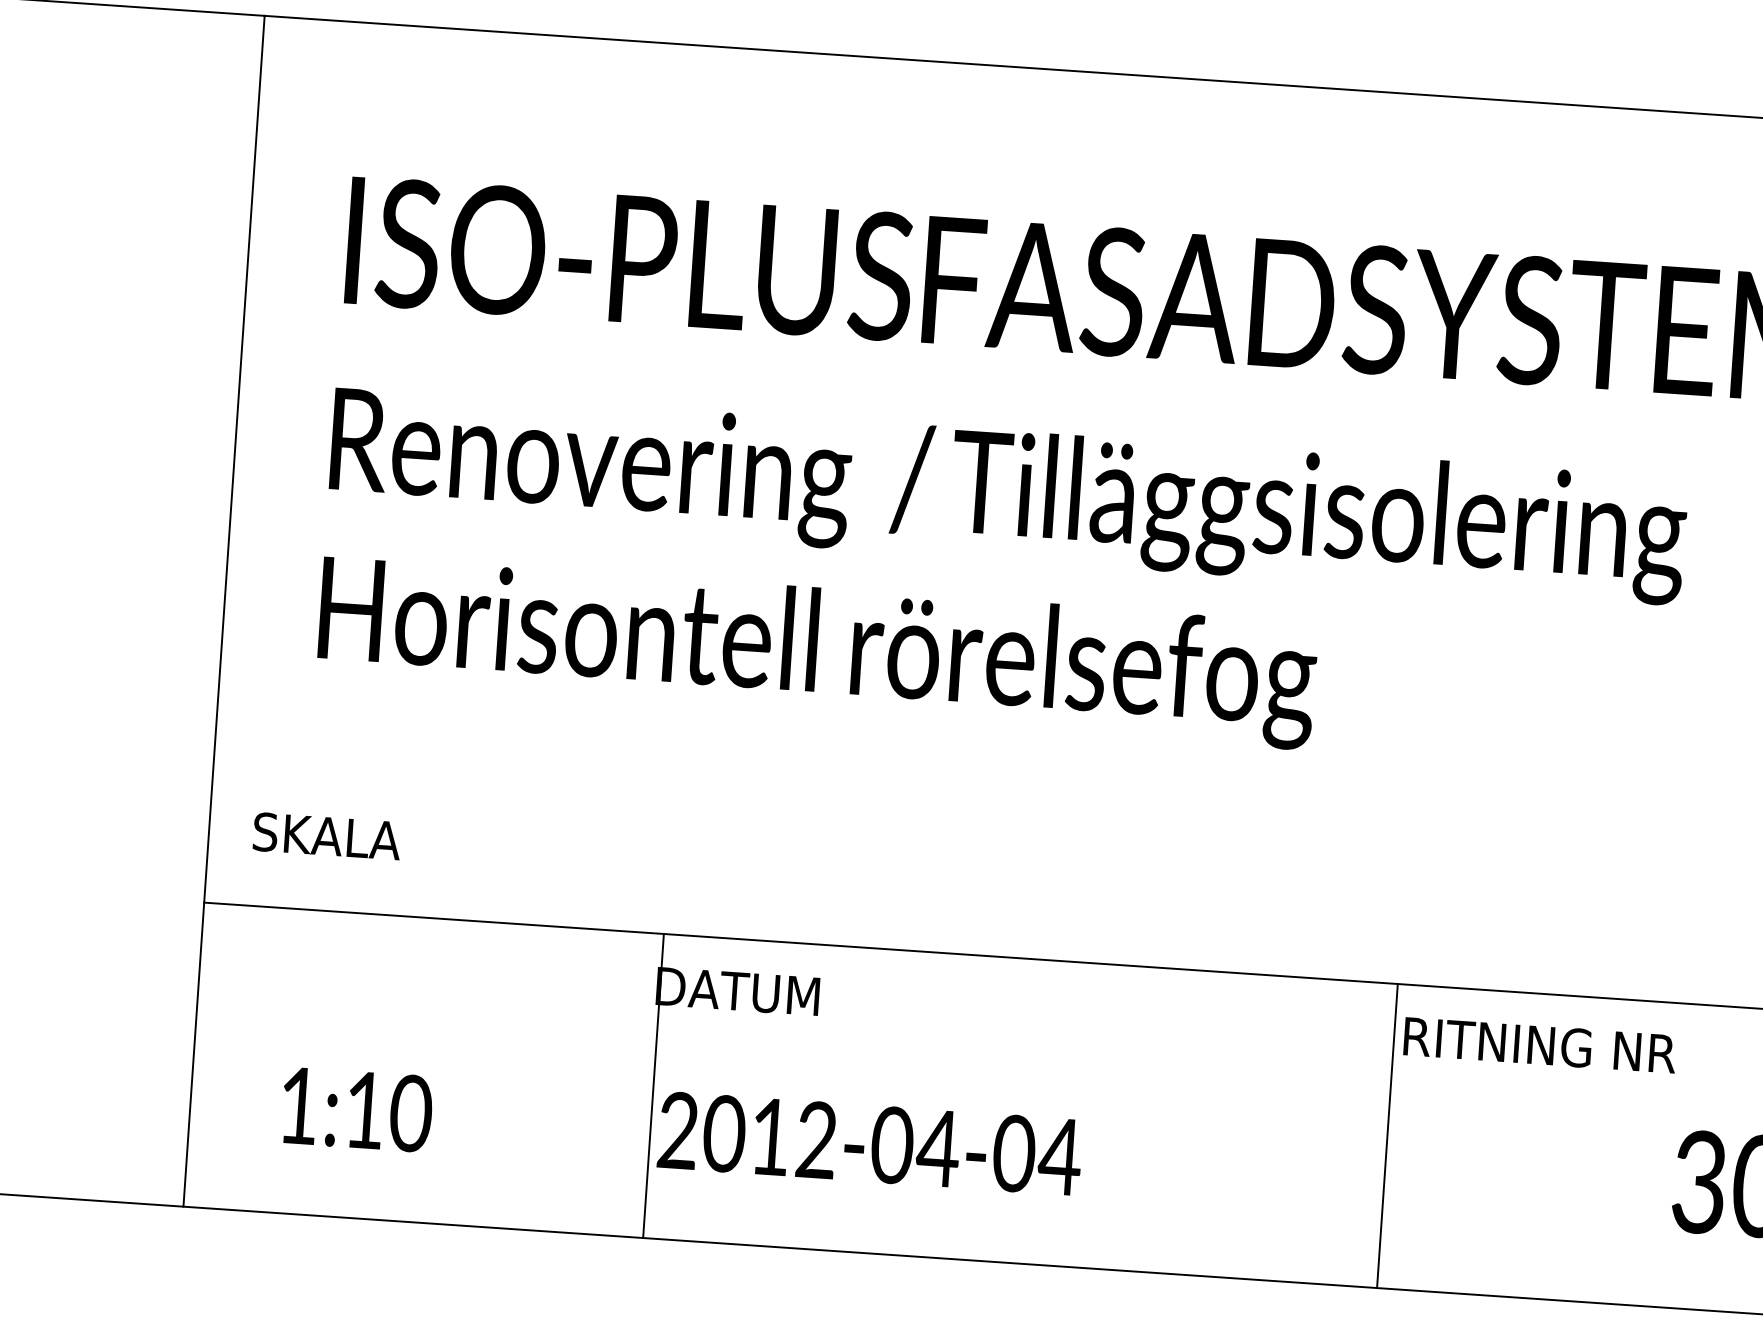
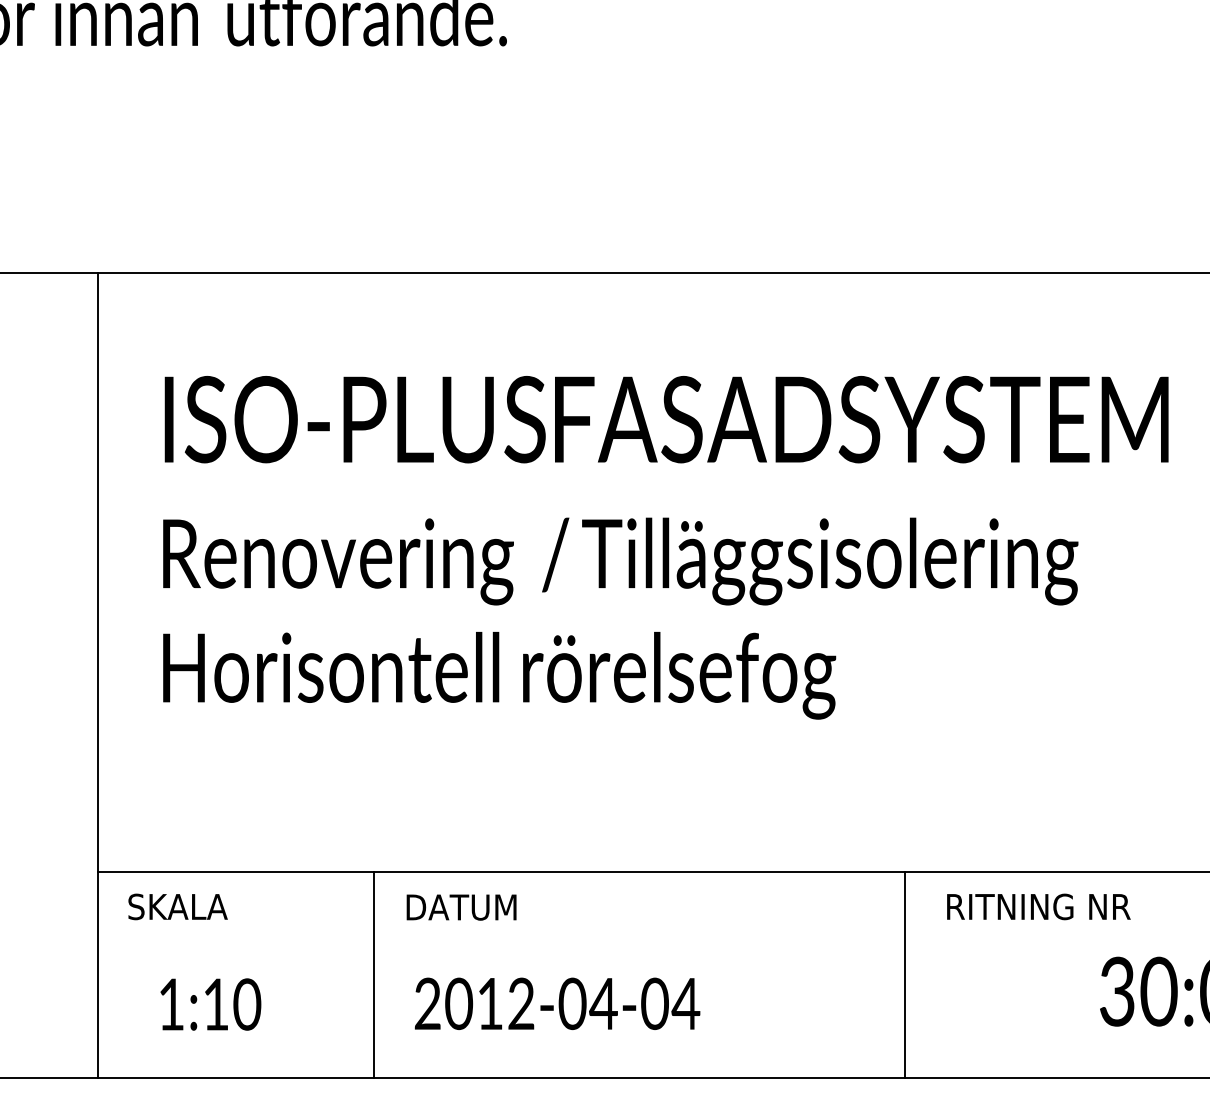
text: (326, 835) -> (177, 906), moved
text: (1539, 1044) -> (1038, 906), moved
line: (654, 1085) -> (374, 974), moved

